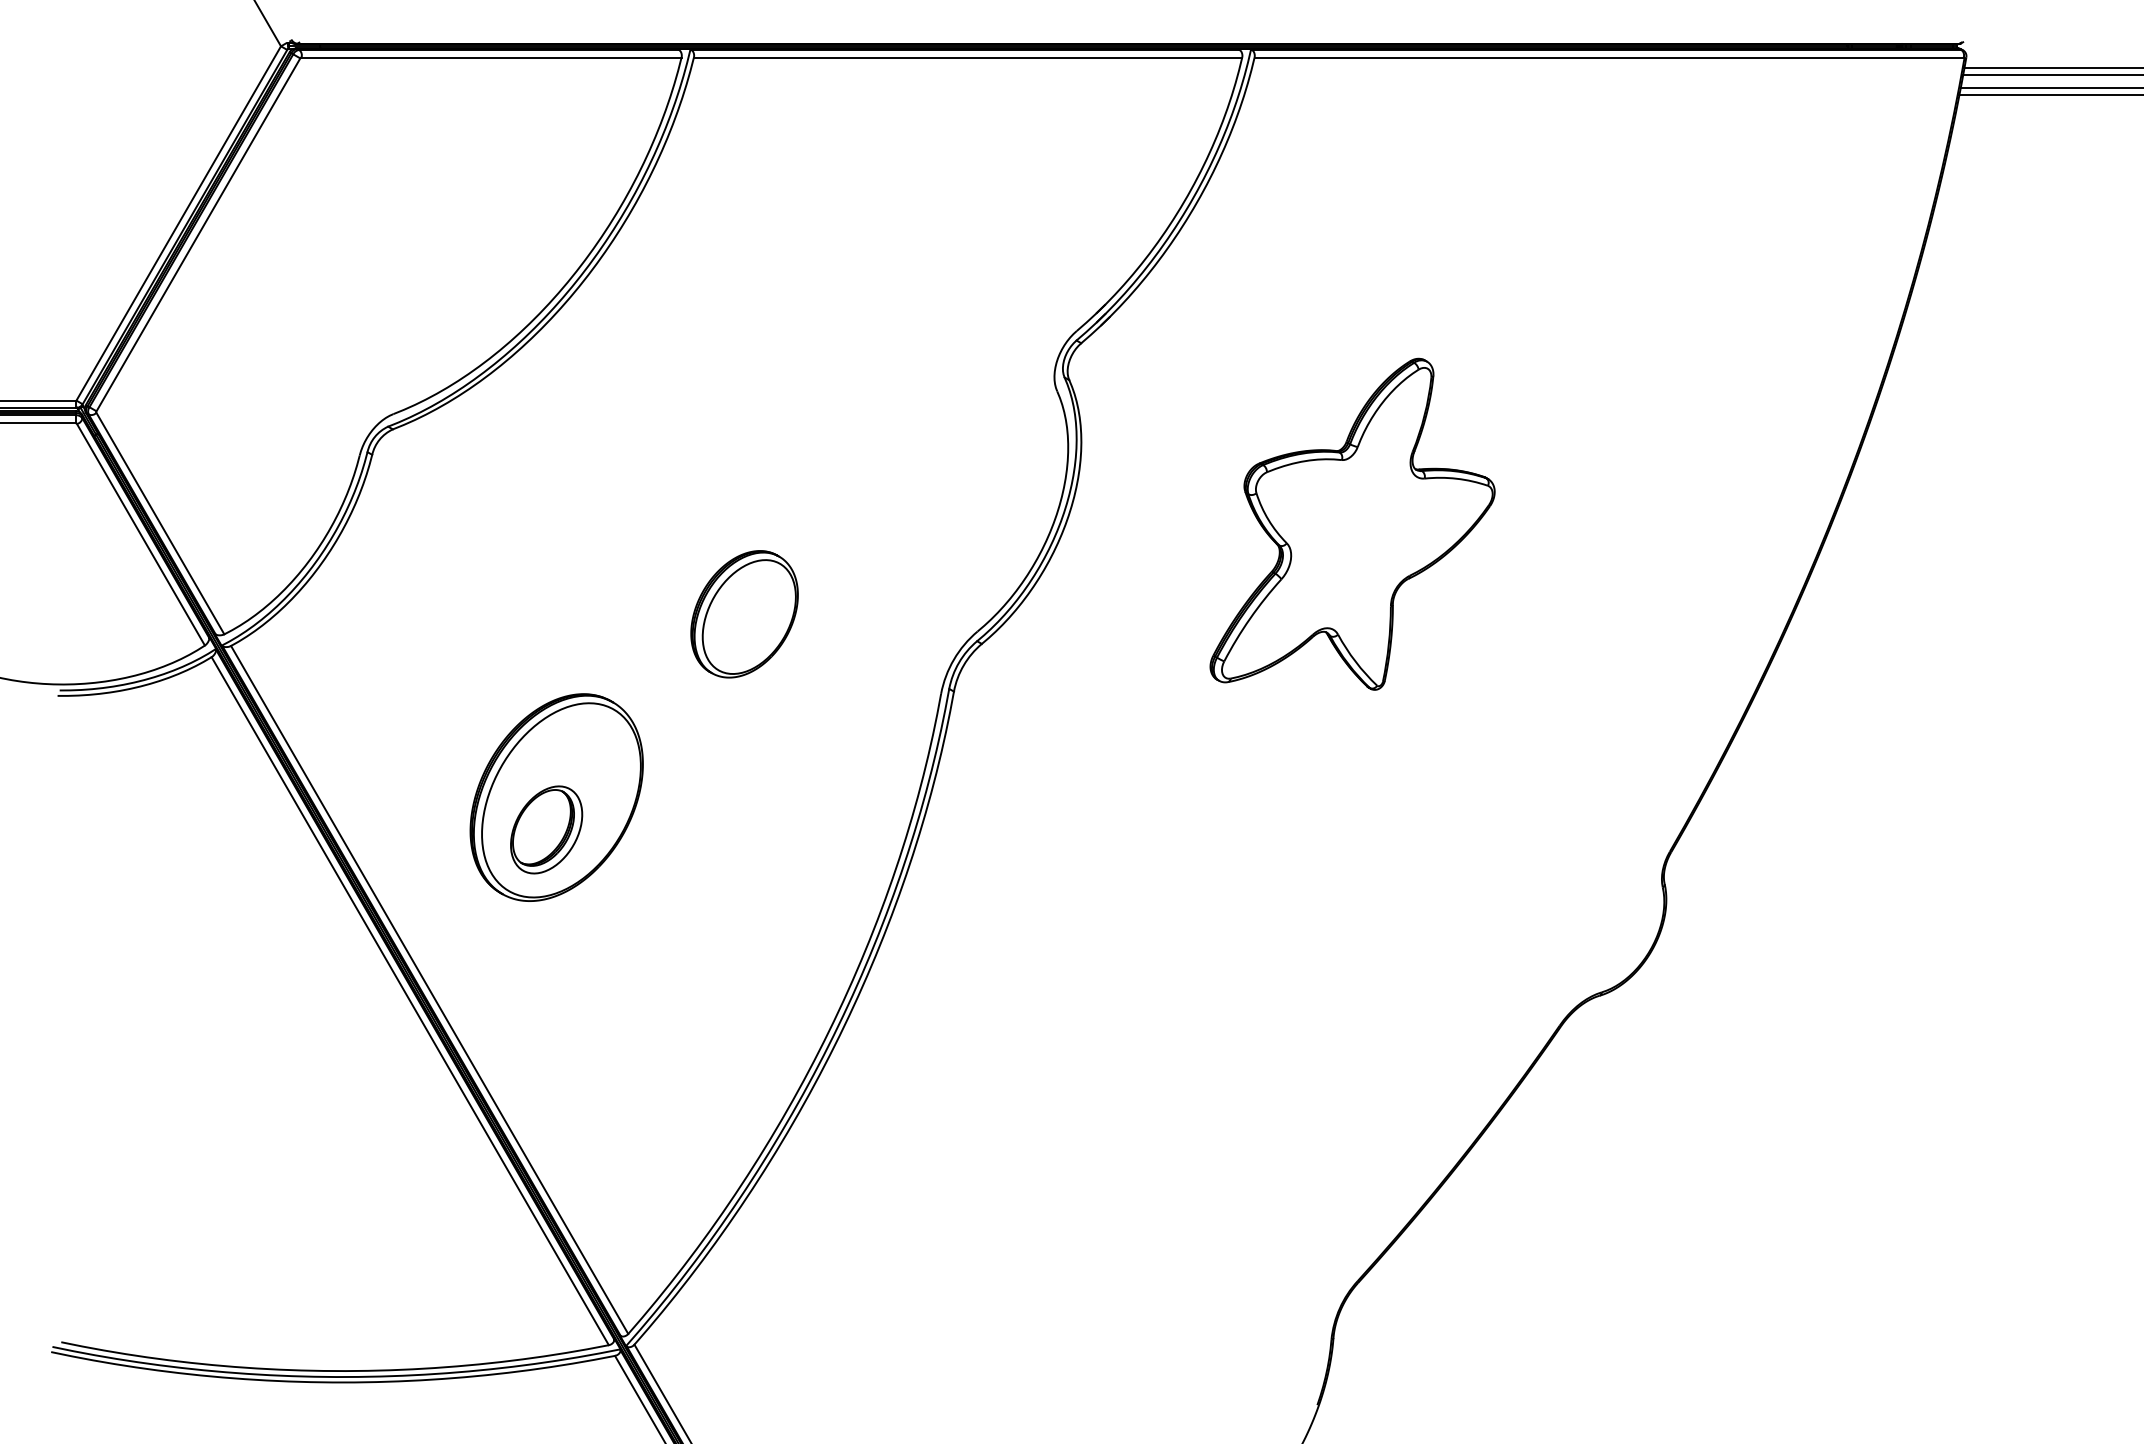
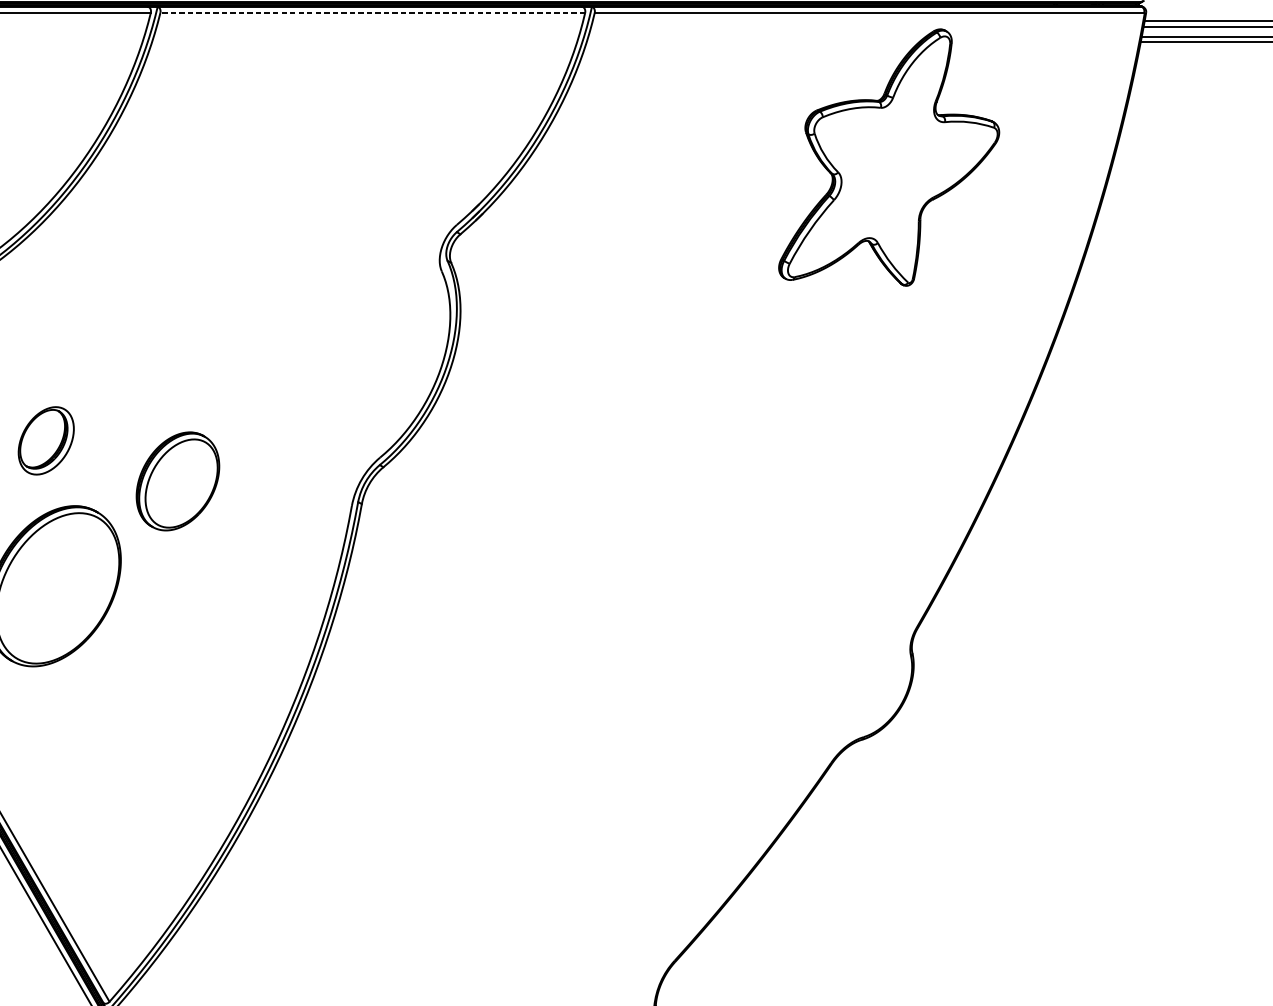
line: (967, 57) -> (372, 12), solid -> dashed
part: (1352, 523) -> (889, 156), moved
part: (744, 614) -> (177, 481), moved
part: (546, 829) -> (46, 440), moved

